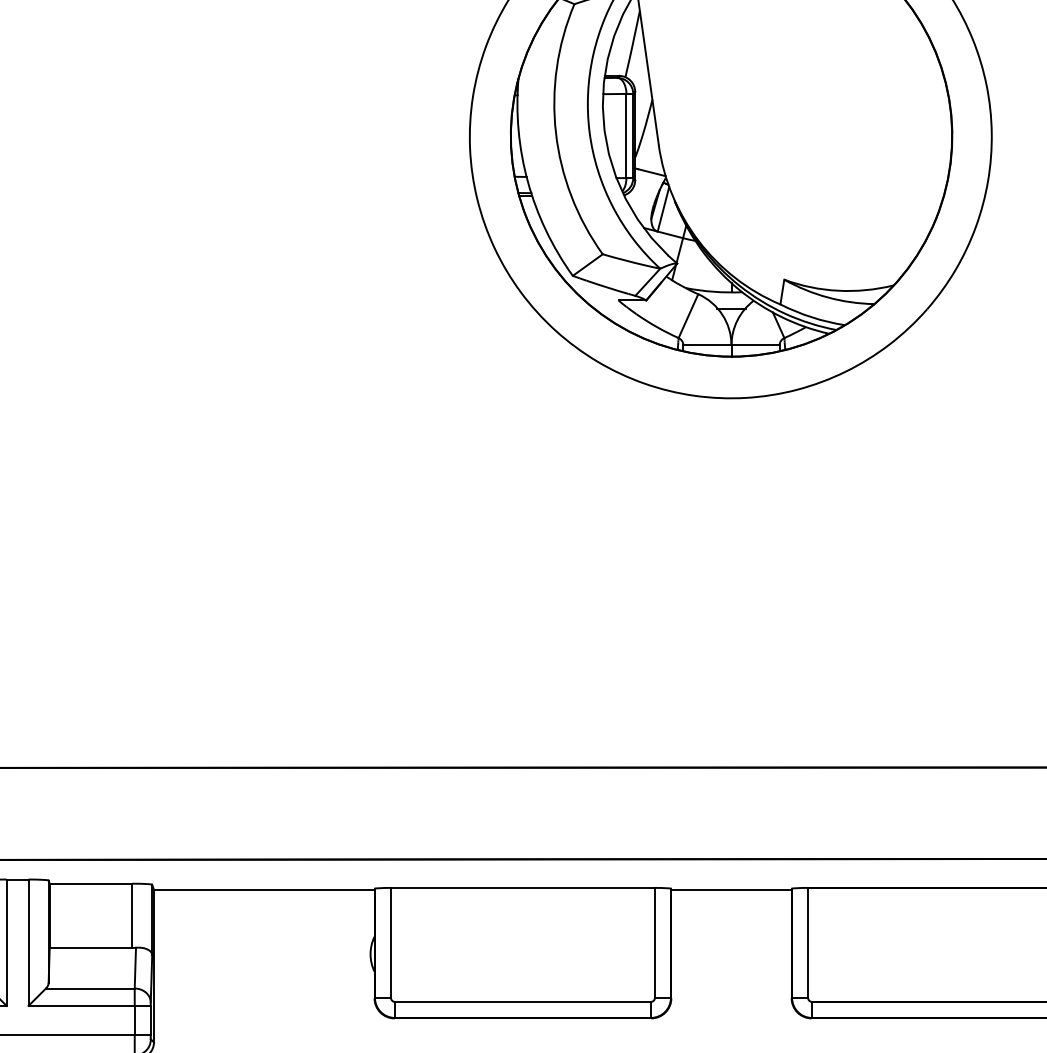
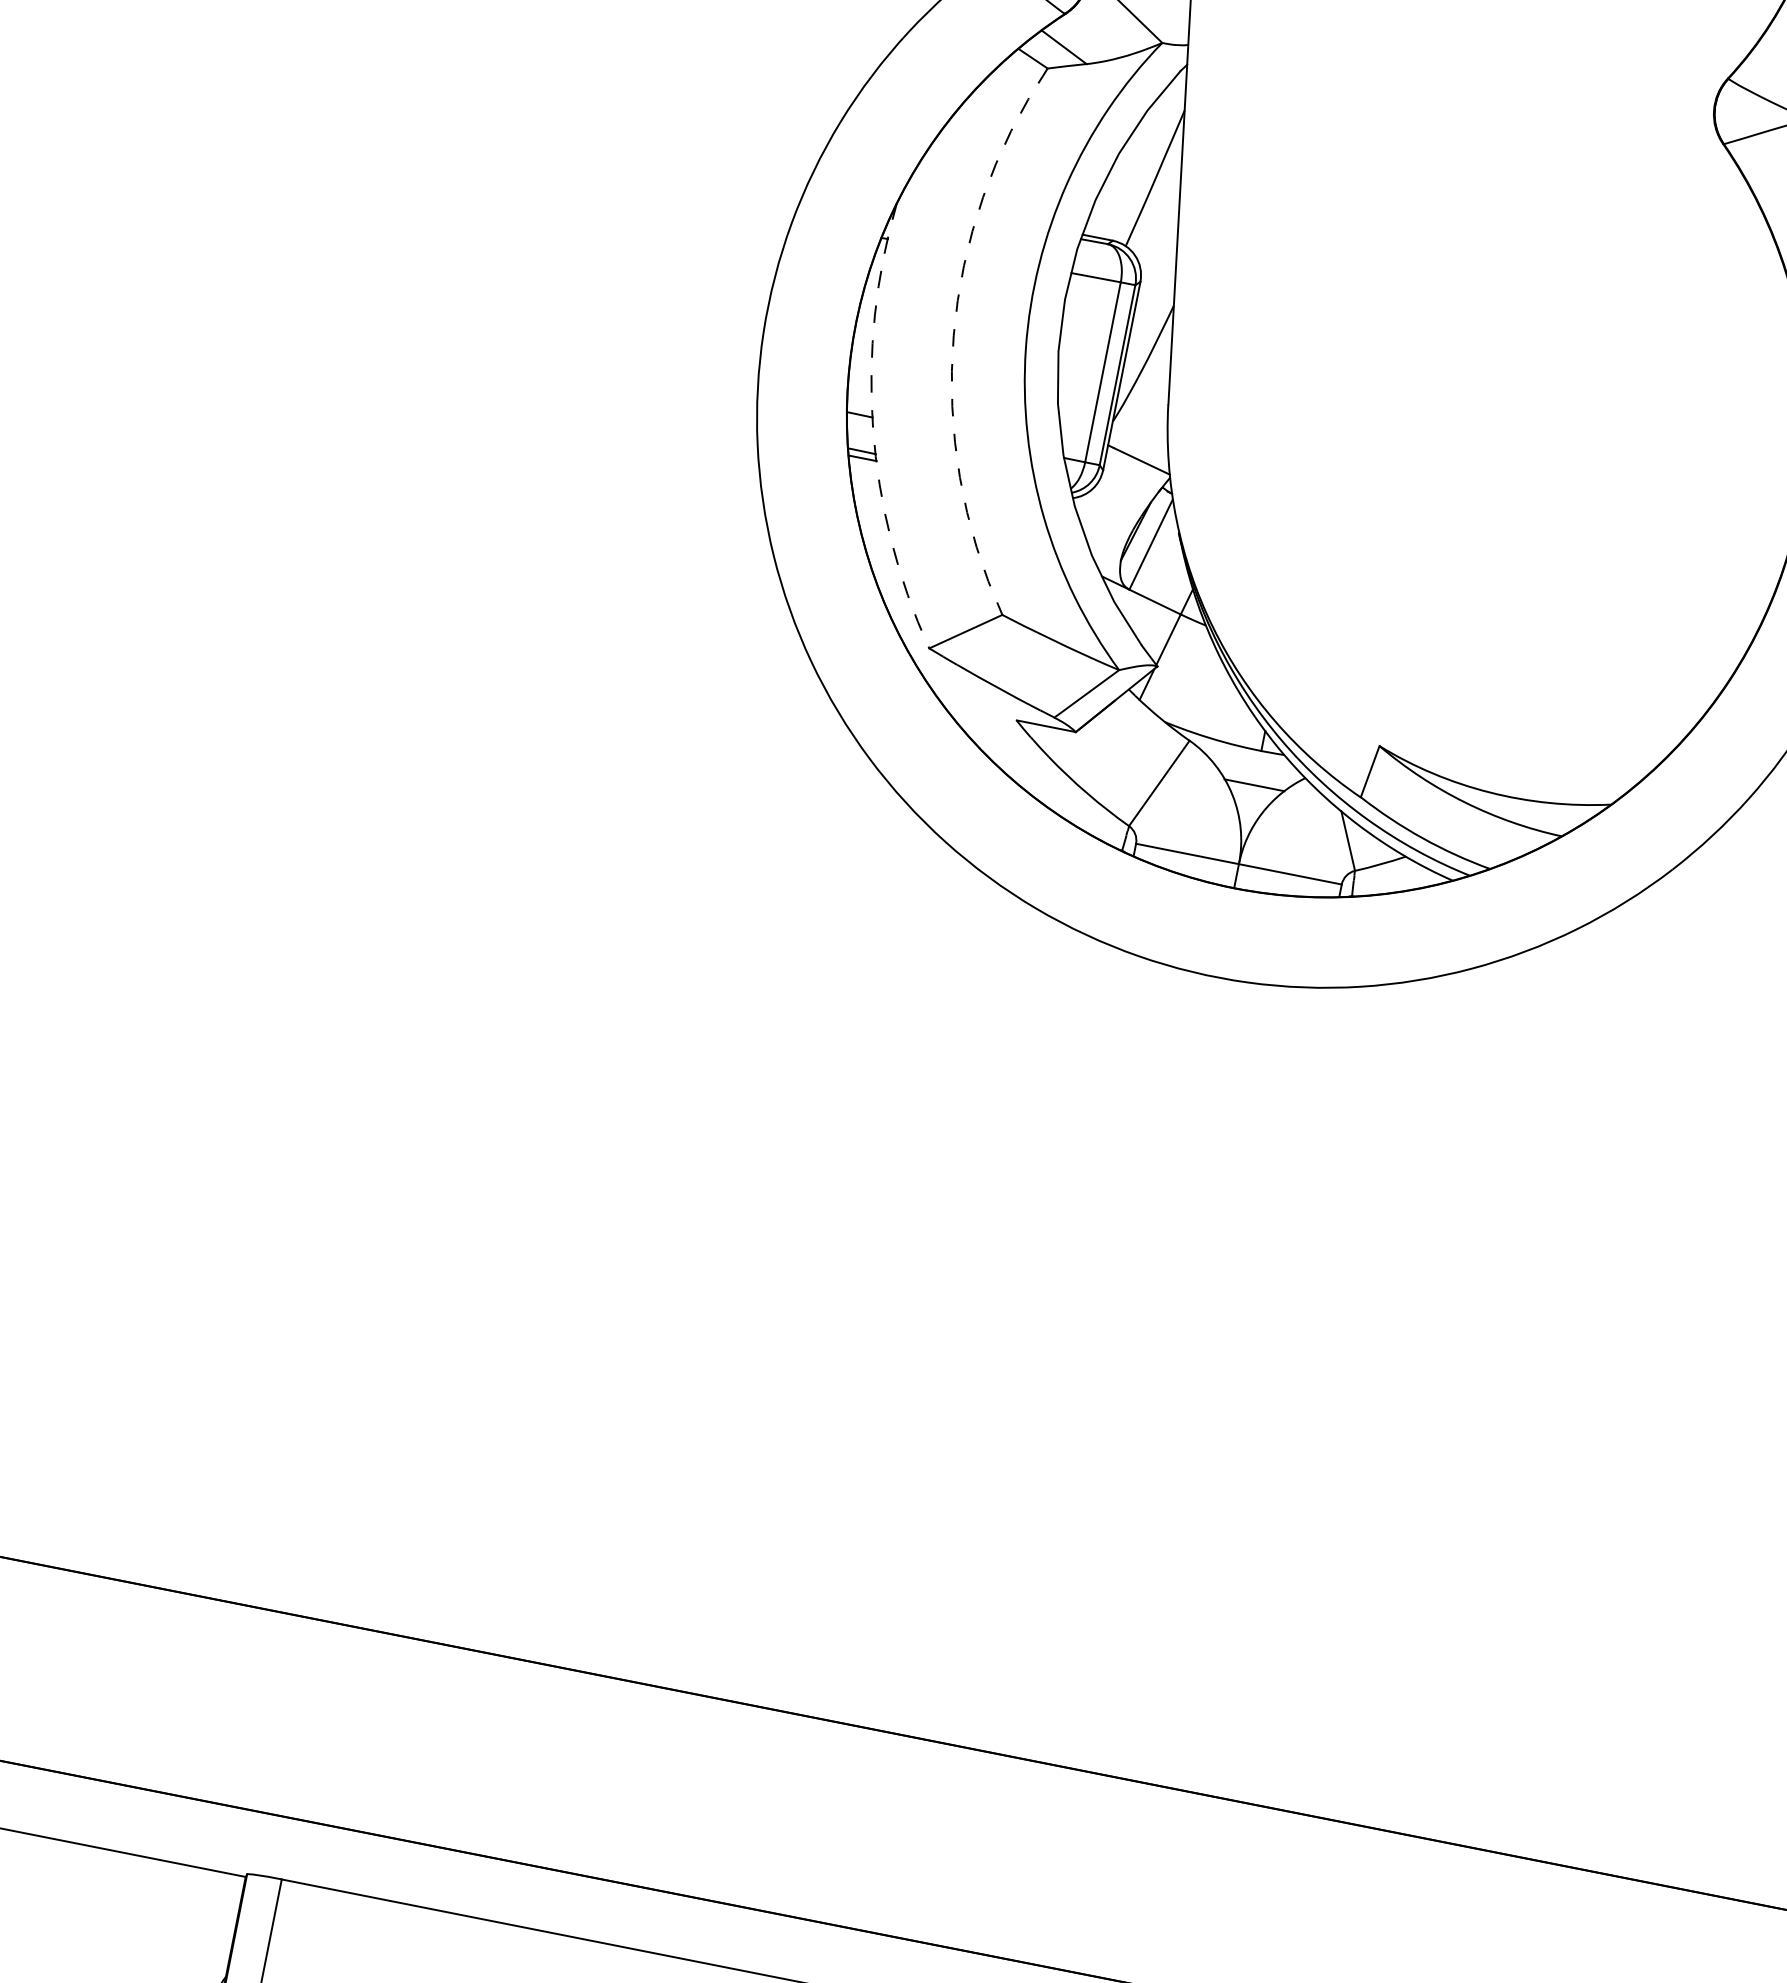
arc: (555, 132) -> (952, 334), solid -> dashed
arc: (527, 181) -> (872, 427), solid -> dashed

